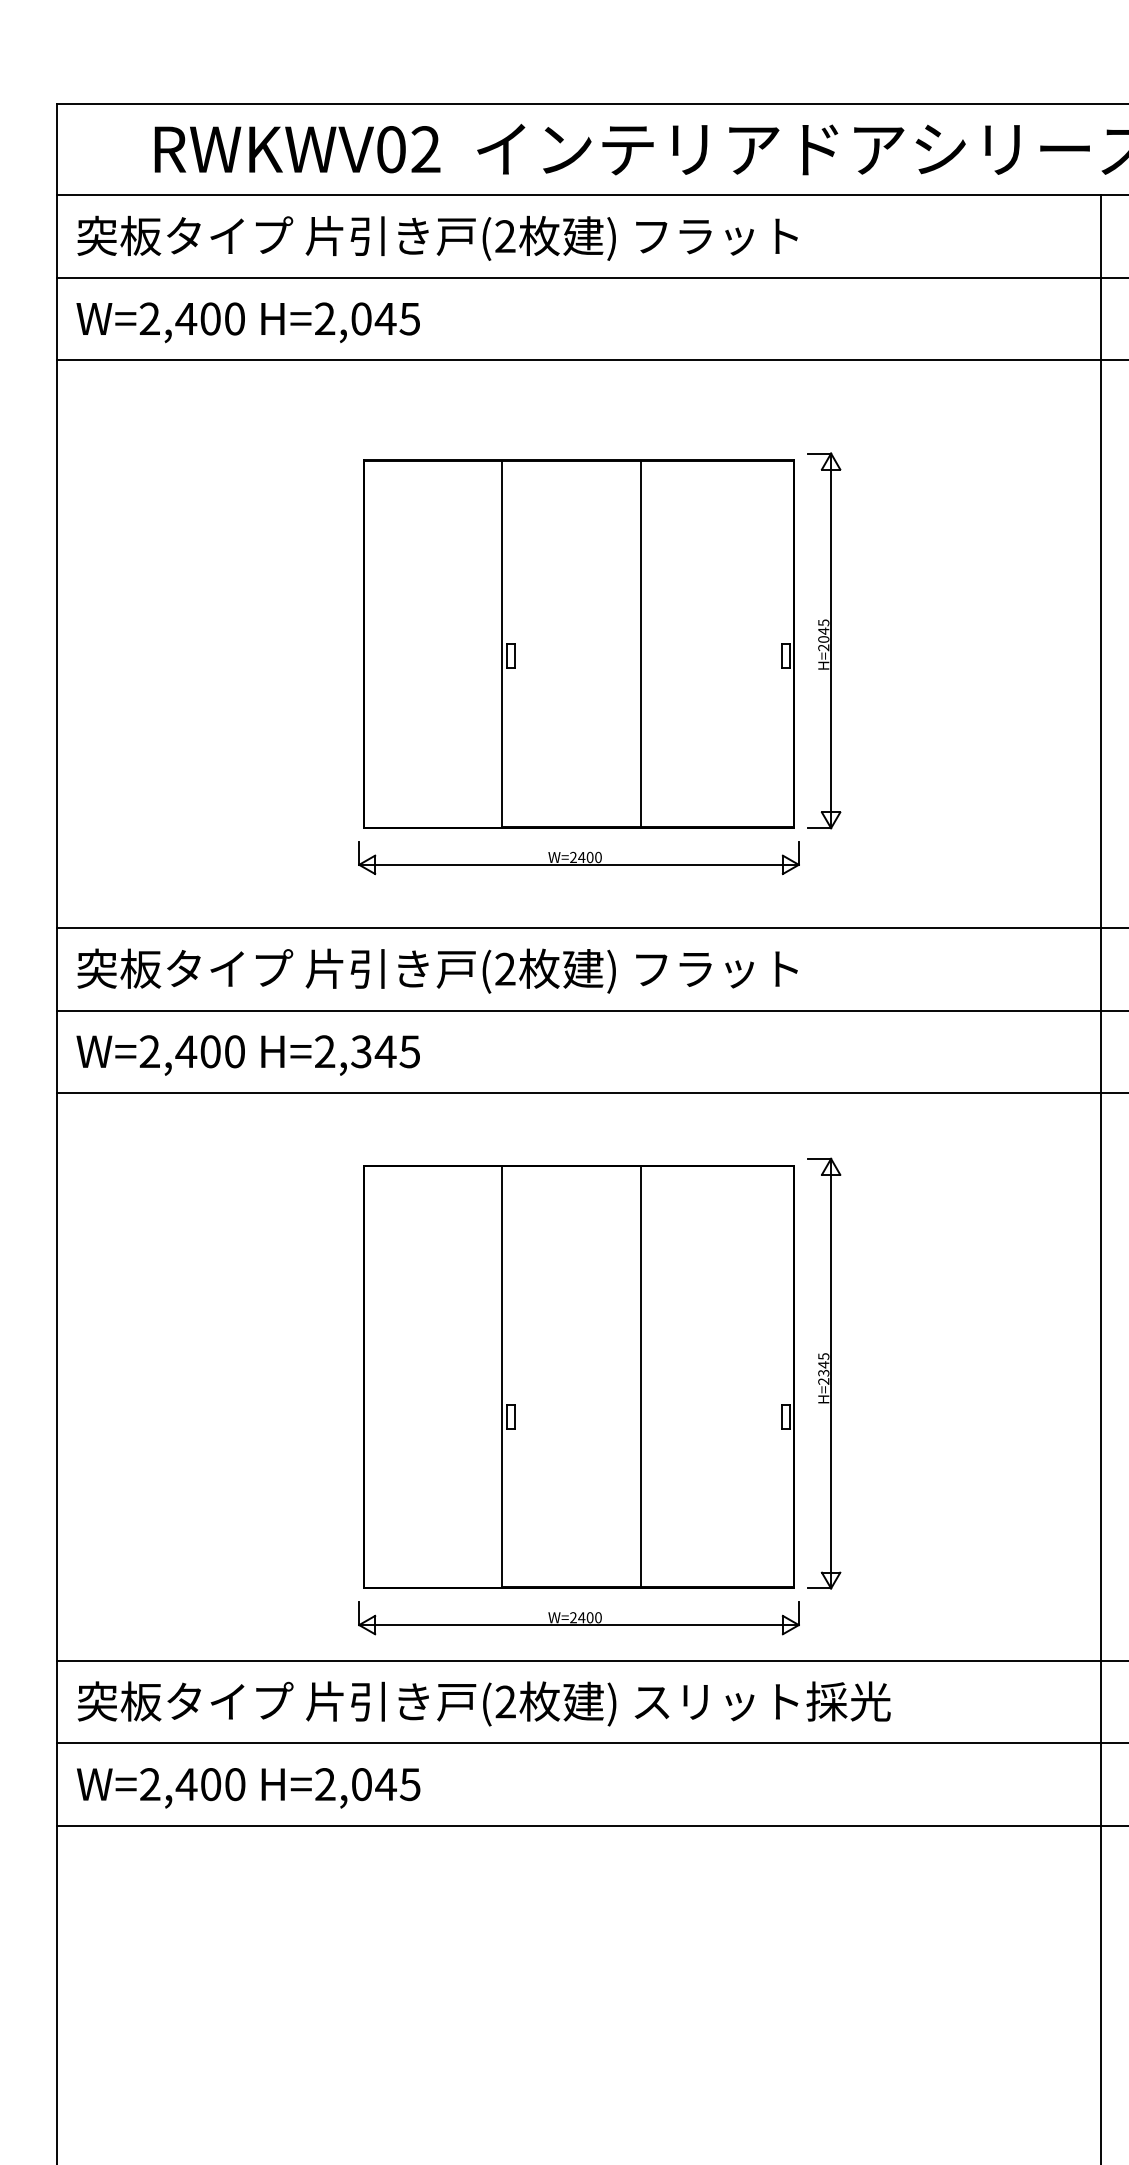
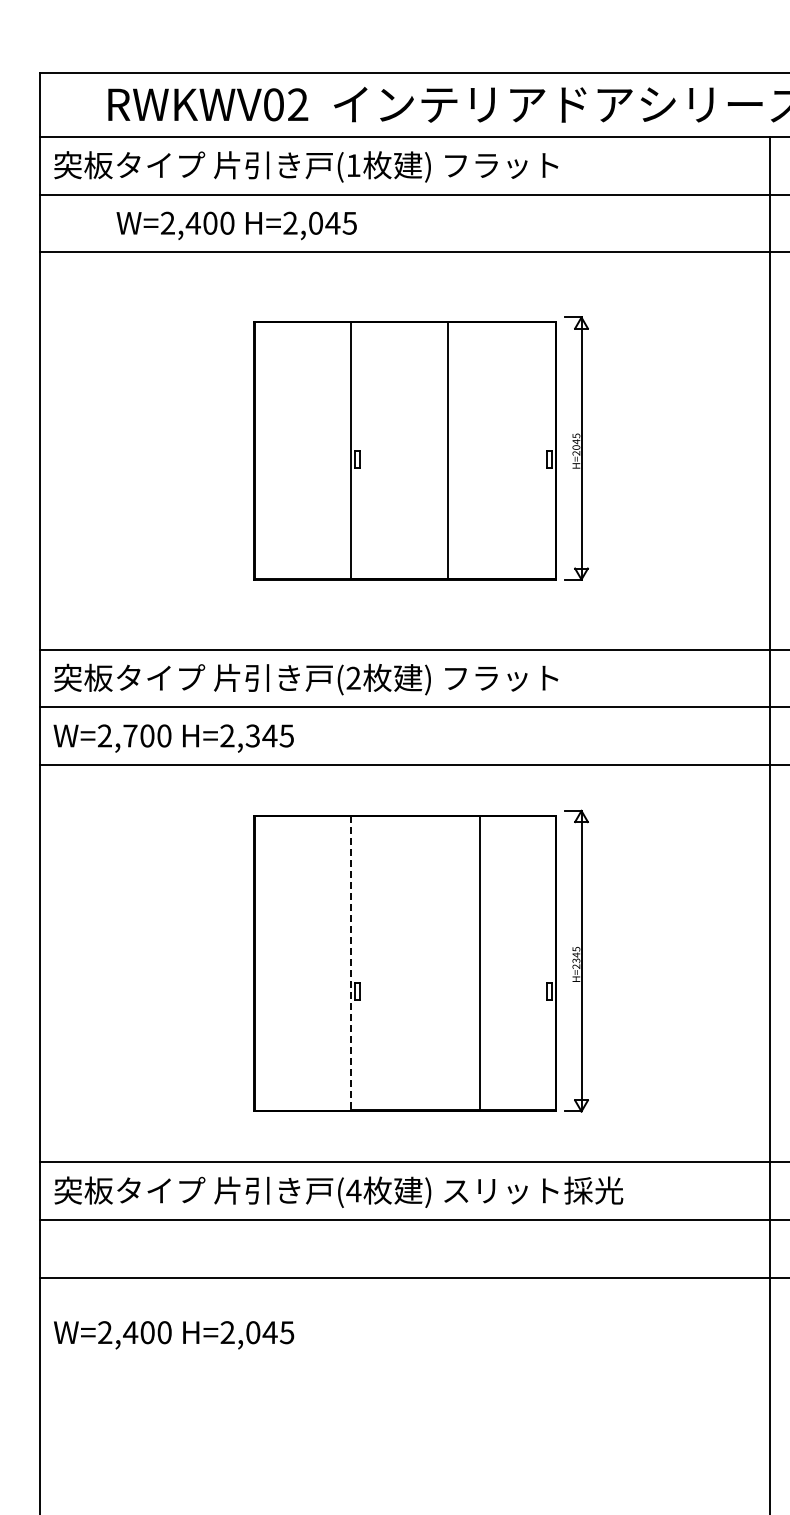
text: (505, 236) -> (353, 165), (2 -> (1
text: (247, 322) -> (236, 225), moved
part: (579, 858) -> (405, 600), removed
text: (185, 1051) -> (129, 735), W=2,400 -> W=2,700
line: (640, 1375) -> (480, 962), moved
line: (502, 1376) -> (351, 963), solid -> dashed
part: (579, 1618) -> (405, 1132), removed
text: (505, 1701) -> (353, 1190), (2 -> (4
text: (249, 1788) -> (174, 1335), moved

